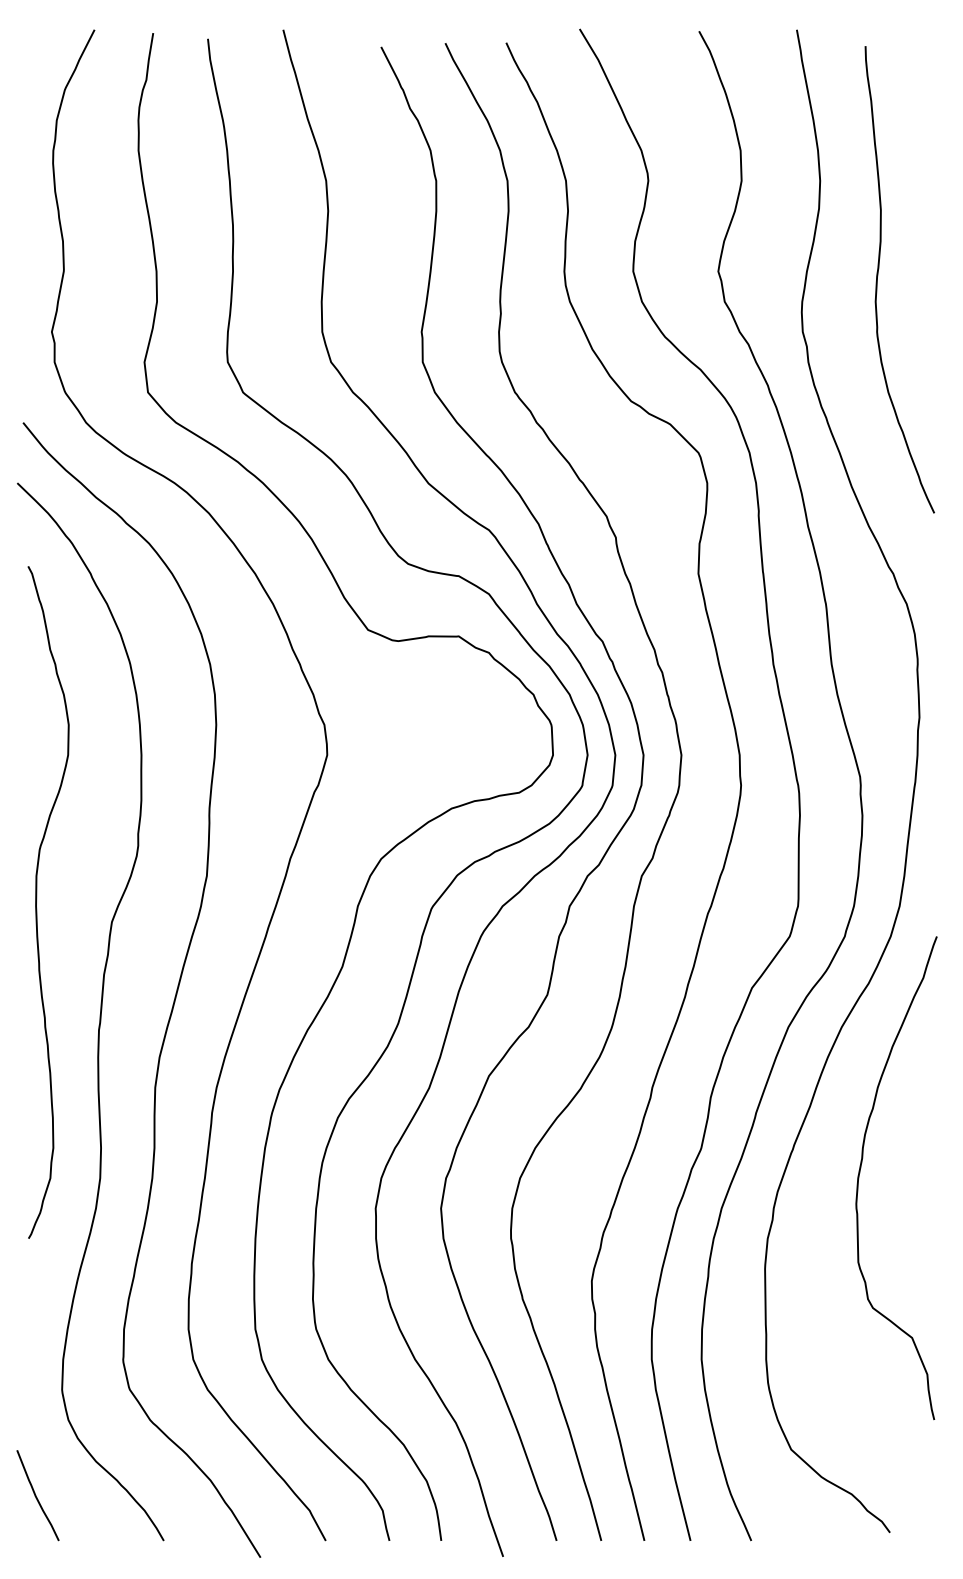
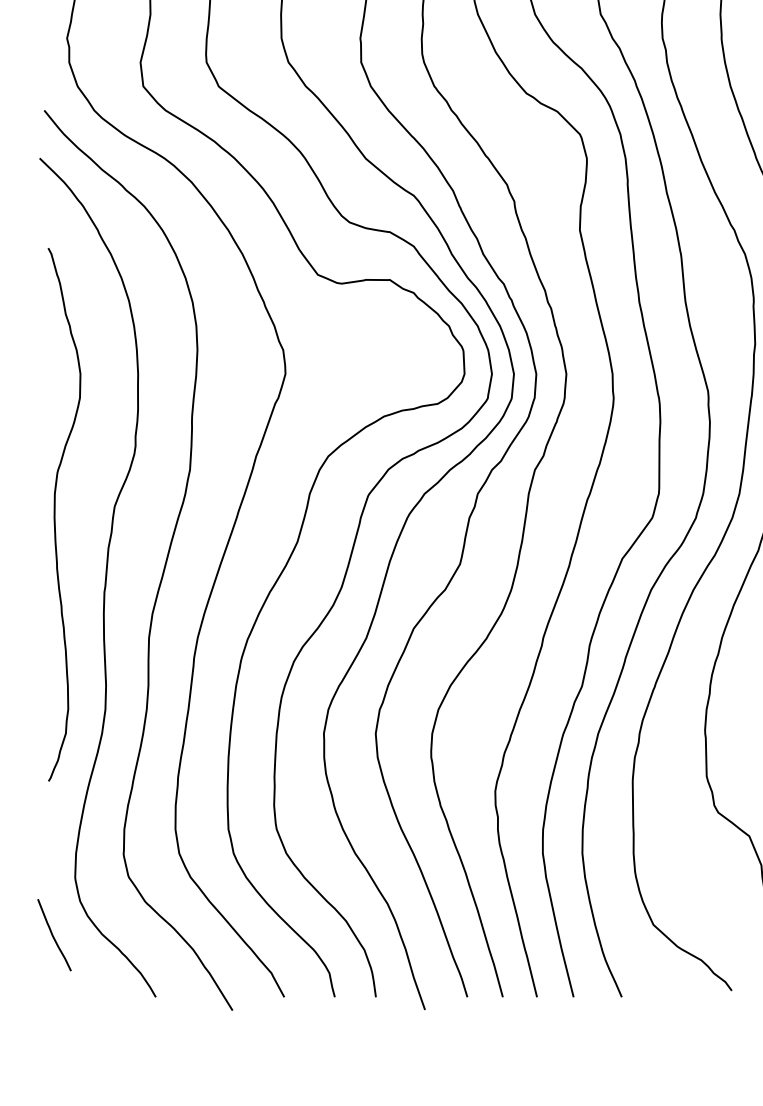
curve: (37, 899) -> (55, 512), moved
curve: (36, 1495) -> (53, 935), moved

